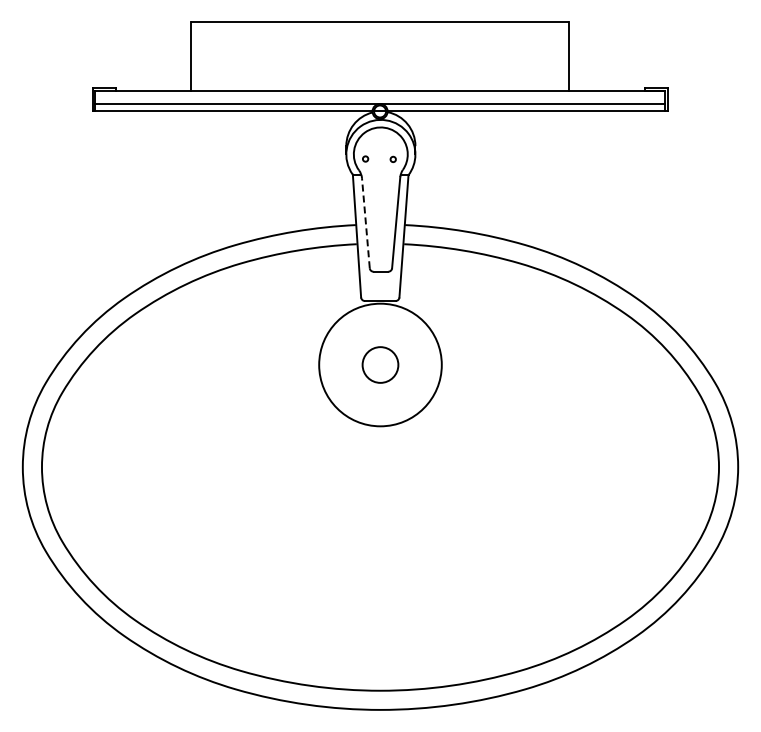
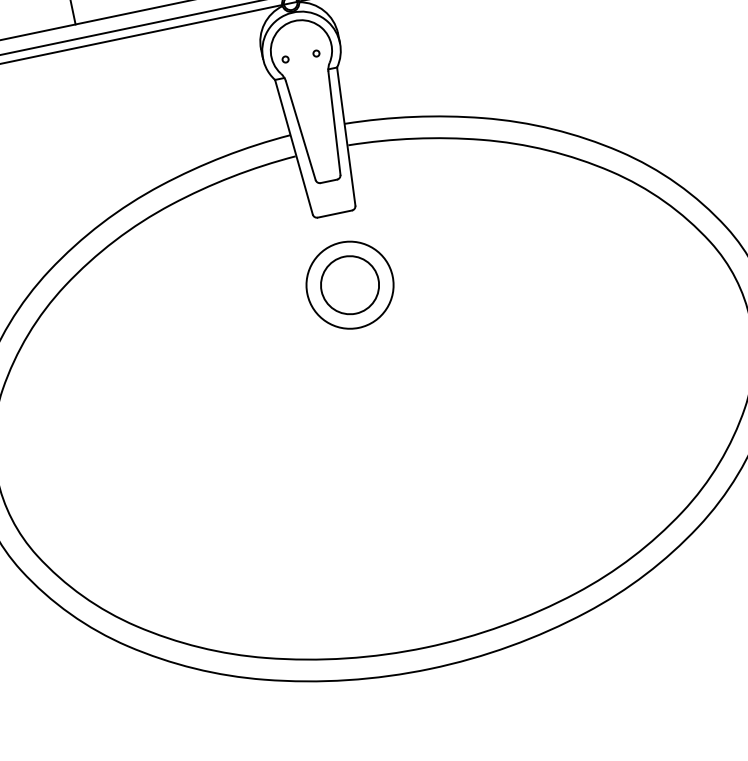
line: (365, 222) -> (300, 130), dashed -> solid
circle: (380, 364) -> (349, 284), size x0.62
circle: (380, 364) -> (349, 284), size x1.43

